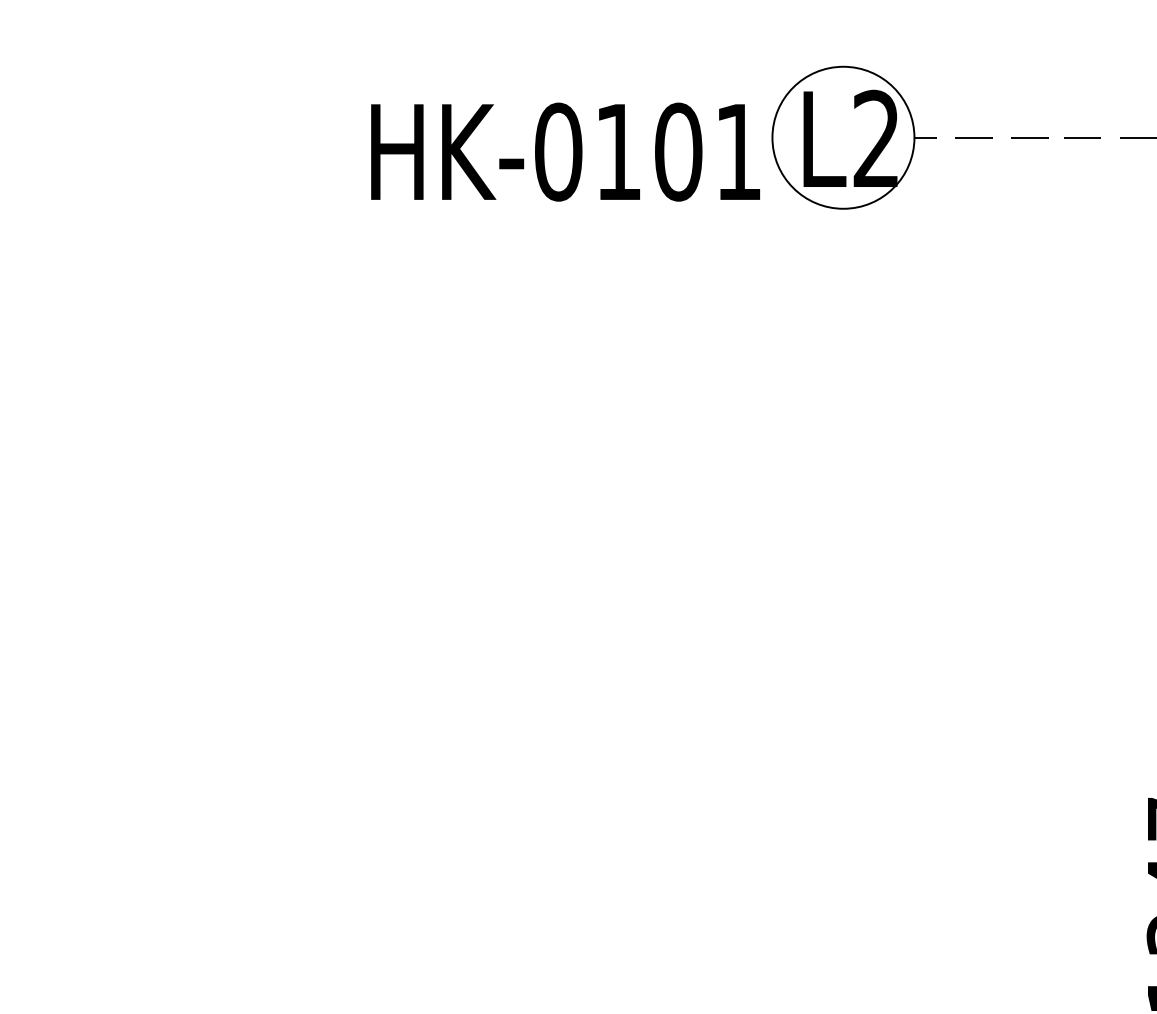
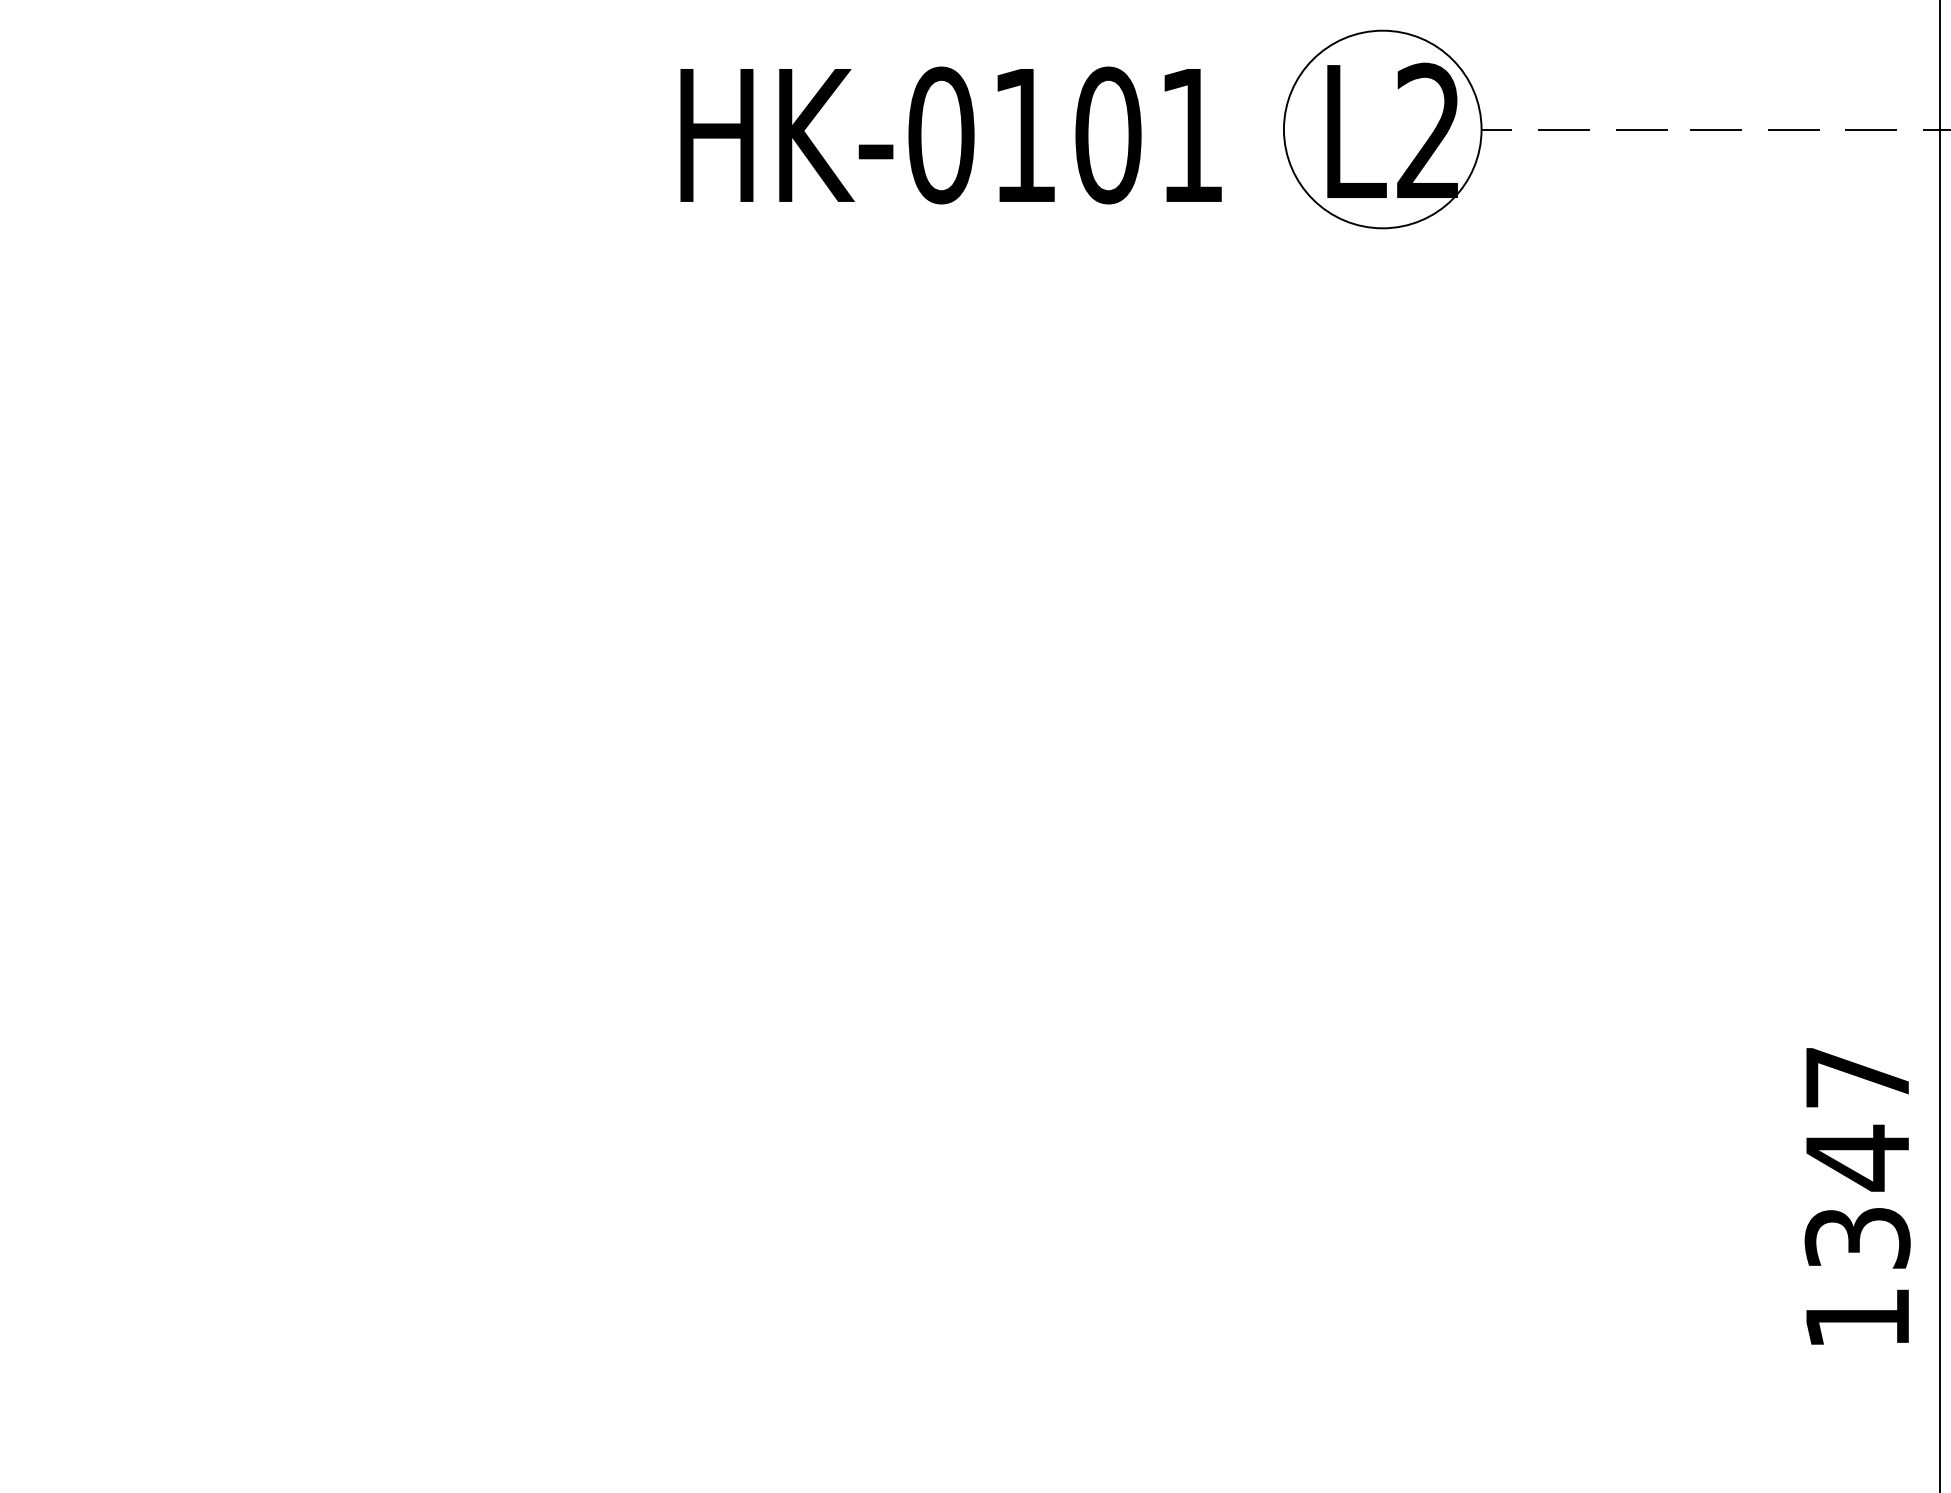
text: (565, 152) -> (950, 135), moved

